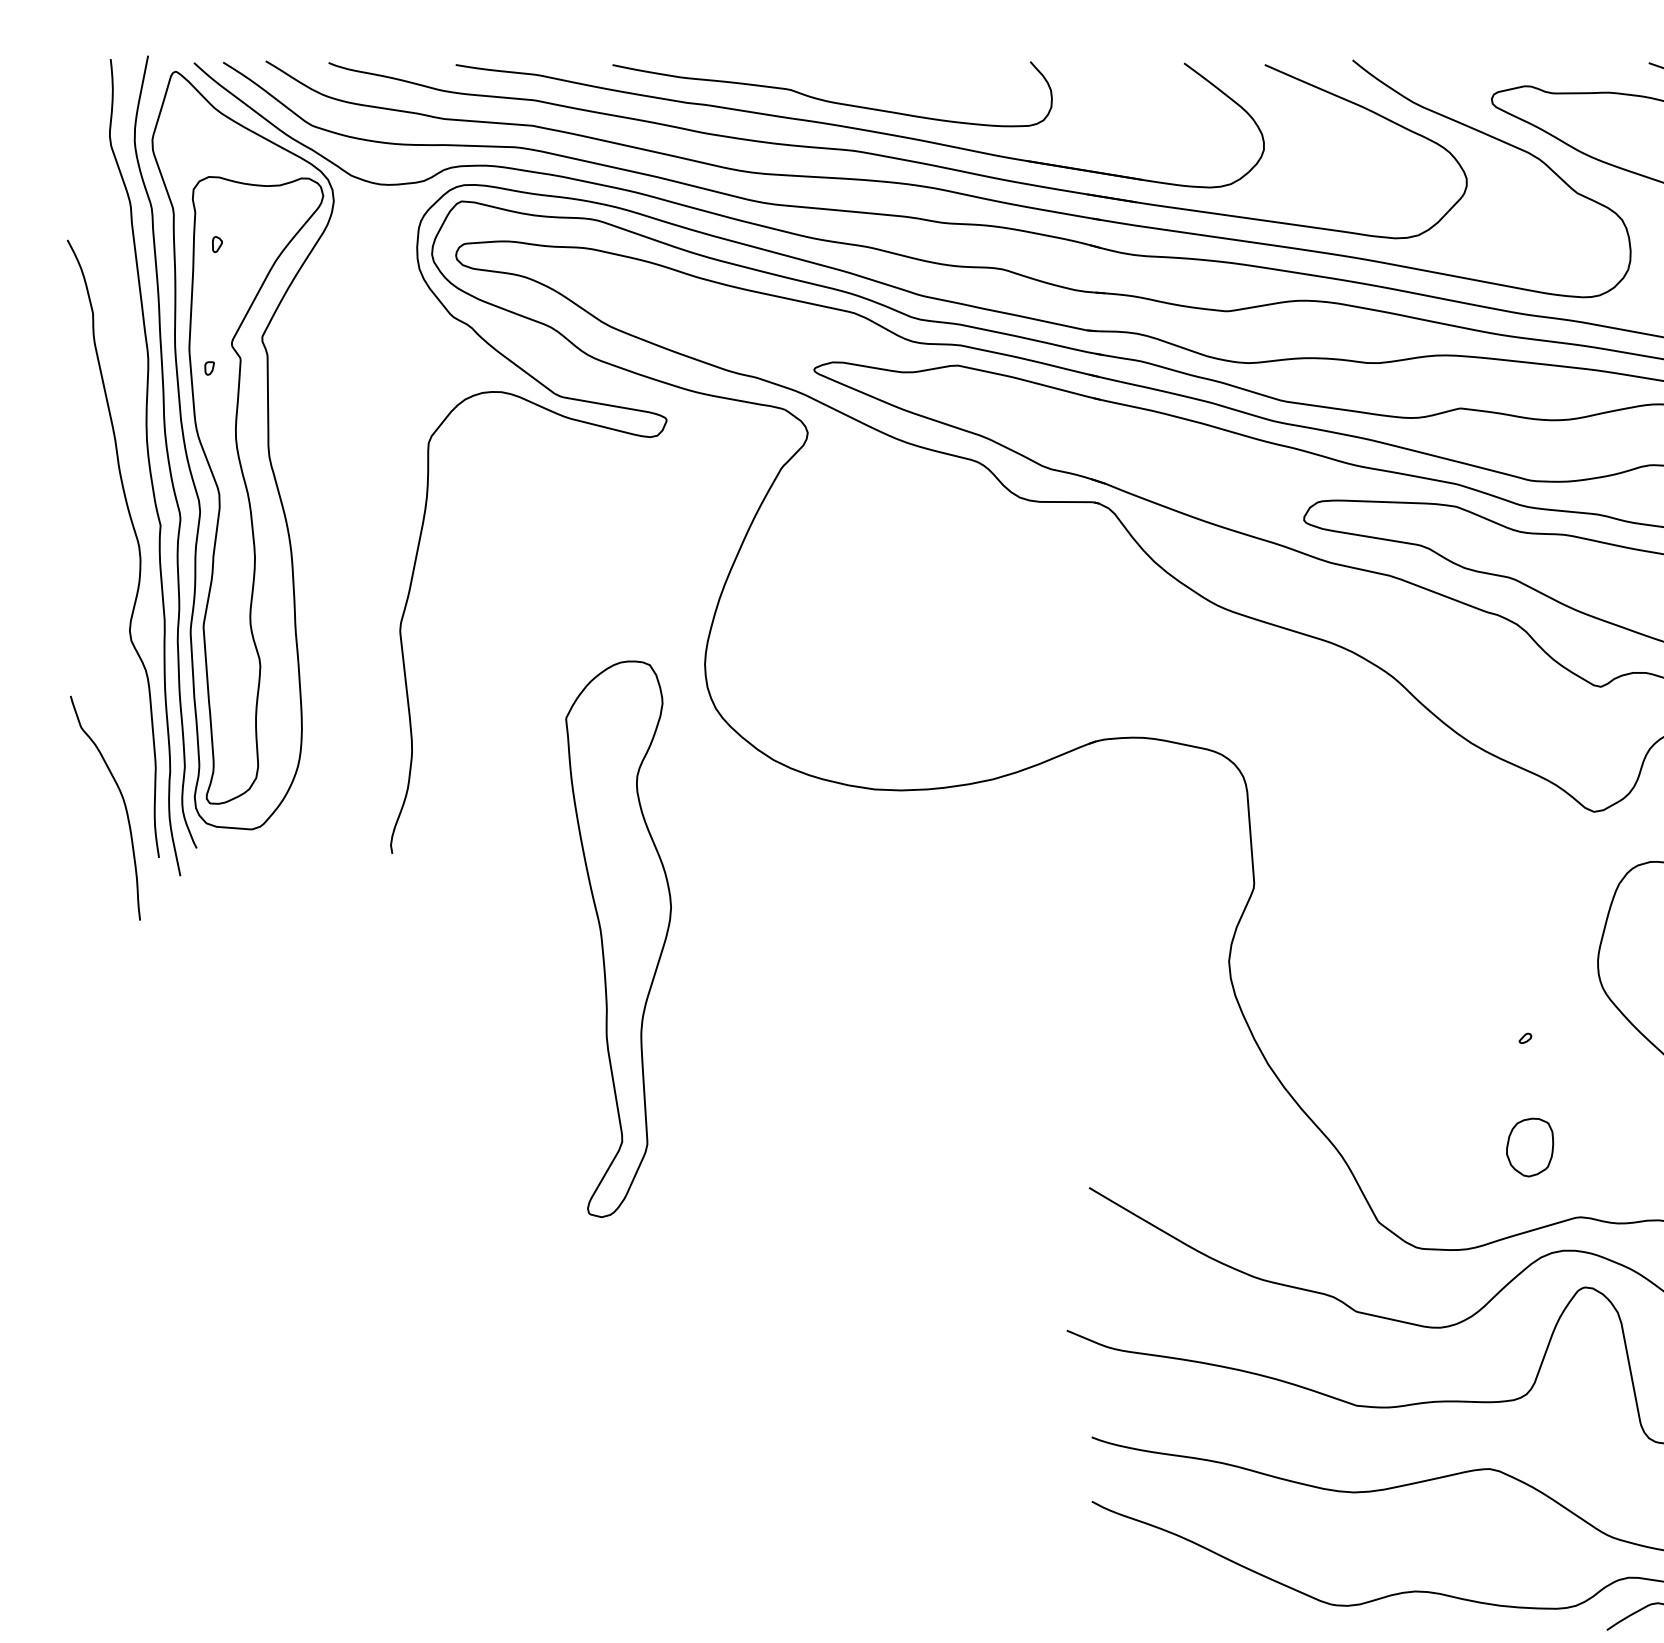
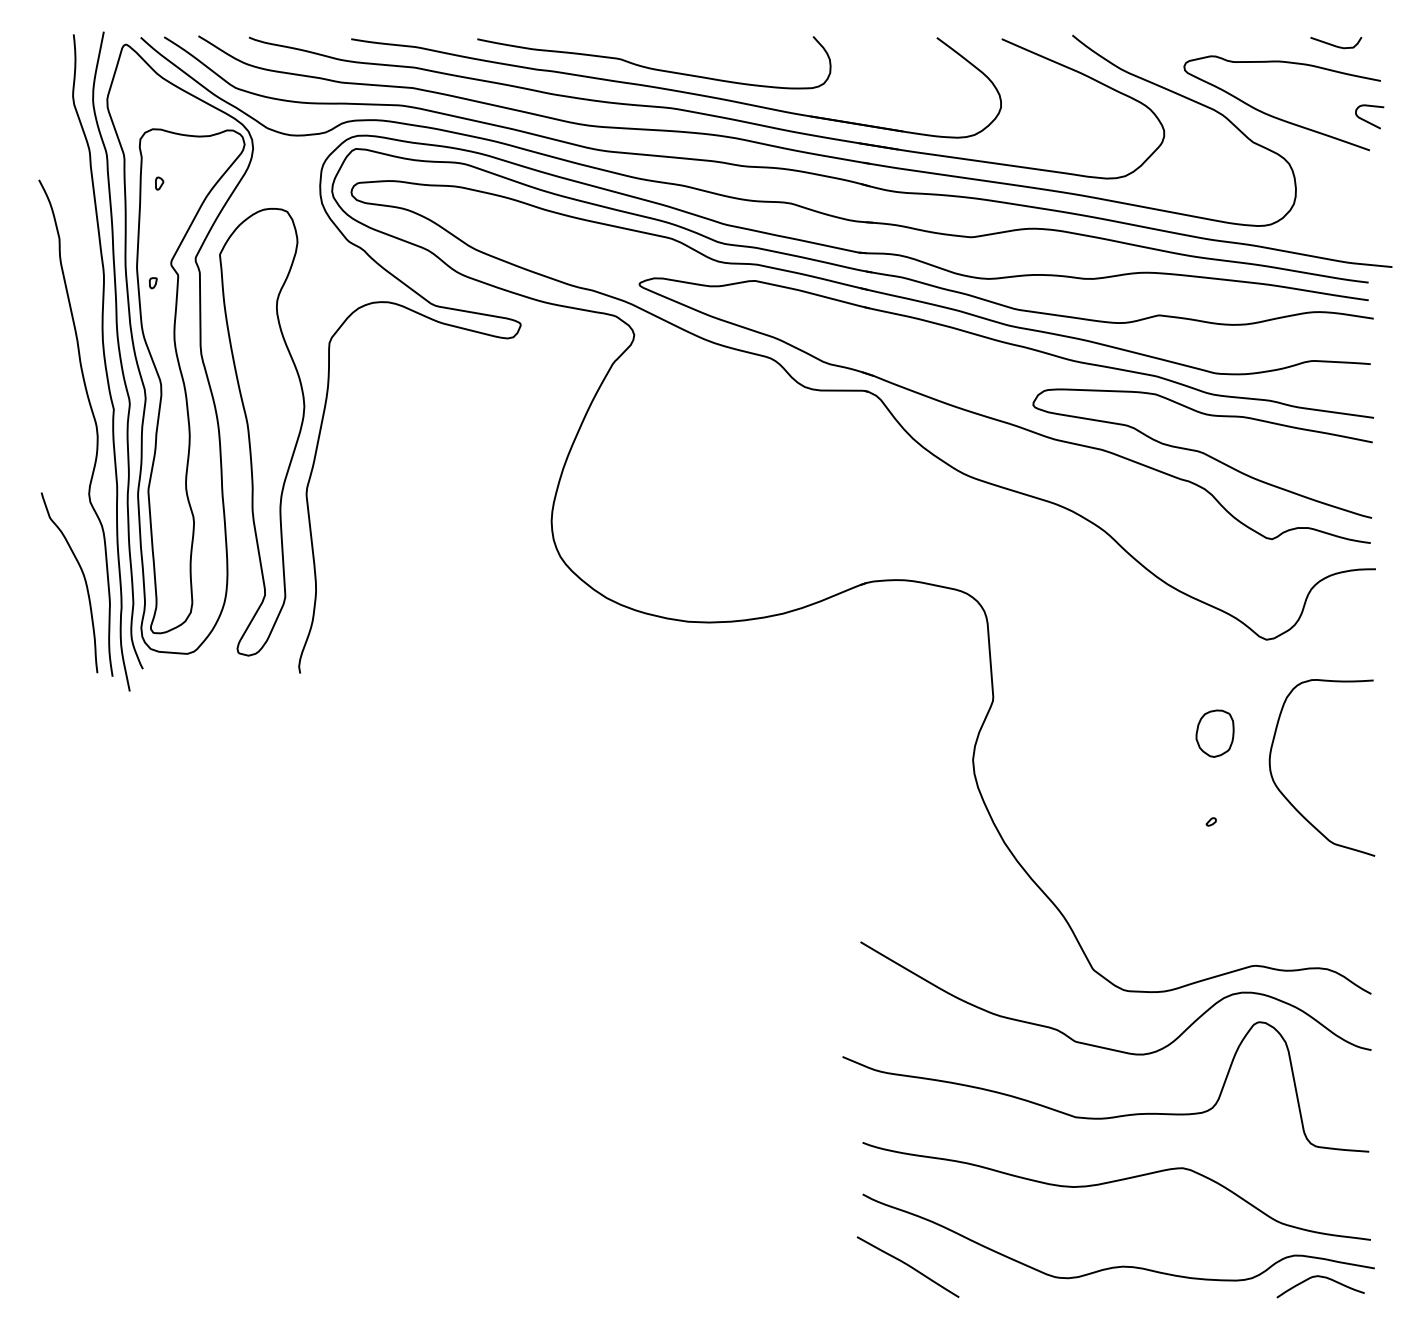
curve: (122, 802) -> (83, 578), moved
part: (619, 939) -> (262, 432), moved
part: (1529, 1147) -> (1214, 733), moved
curve: (1147, 1590) -> (907, 1265), added

